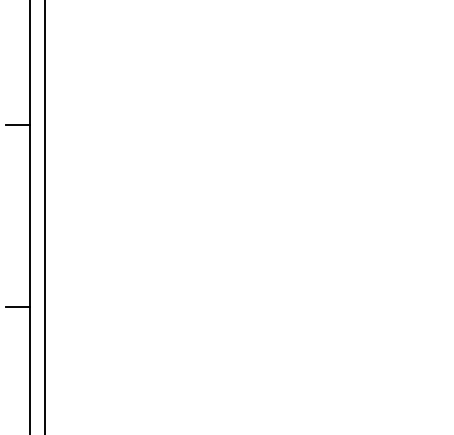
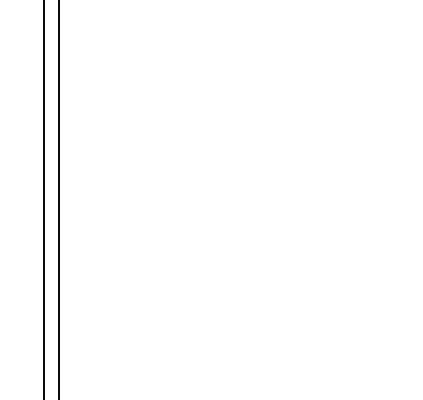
line: (17, 125) -> (31, 100), removed
line: (17, 306) -> (31, 281), removed

